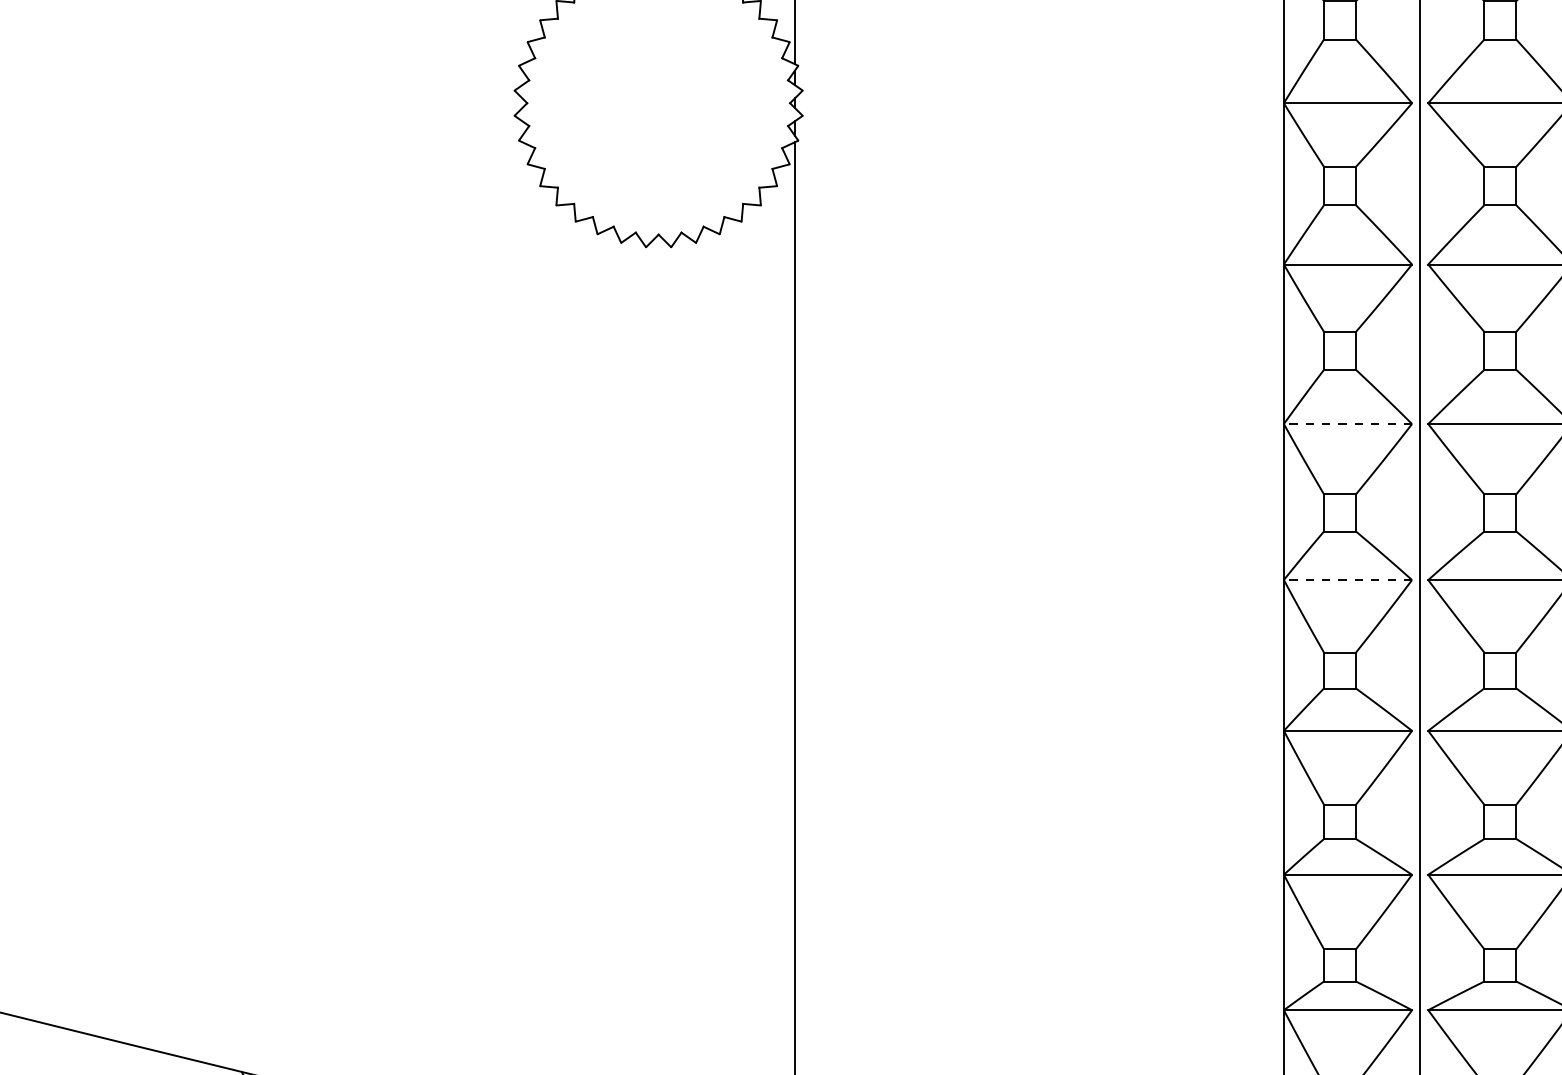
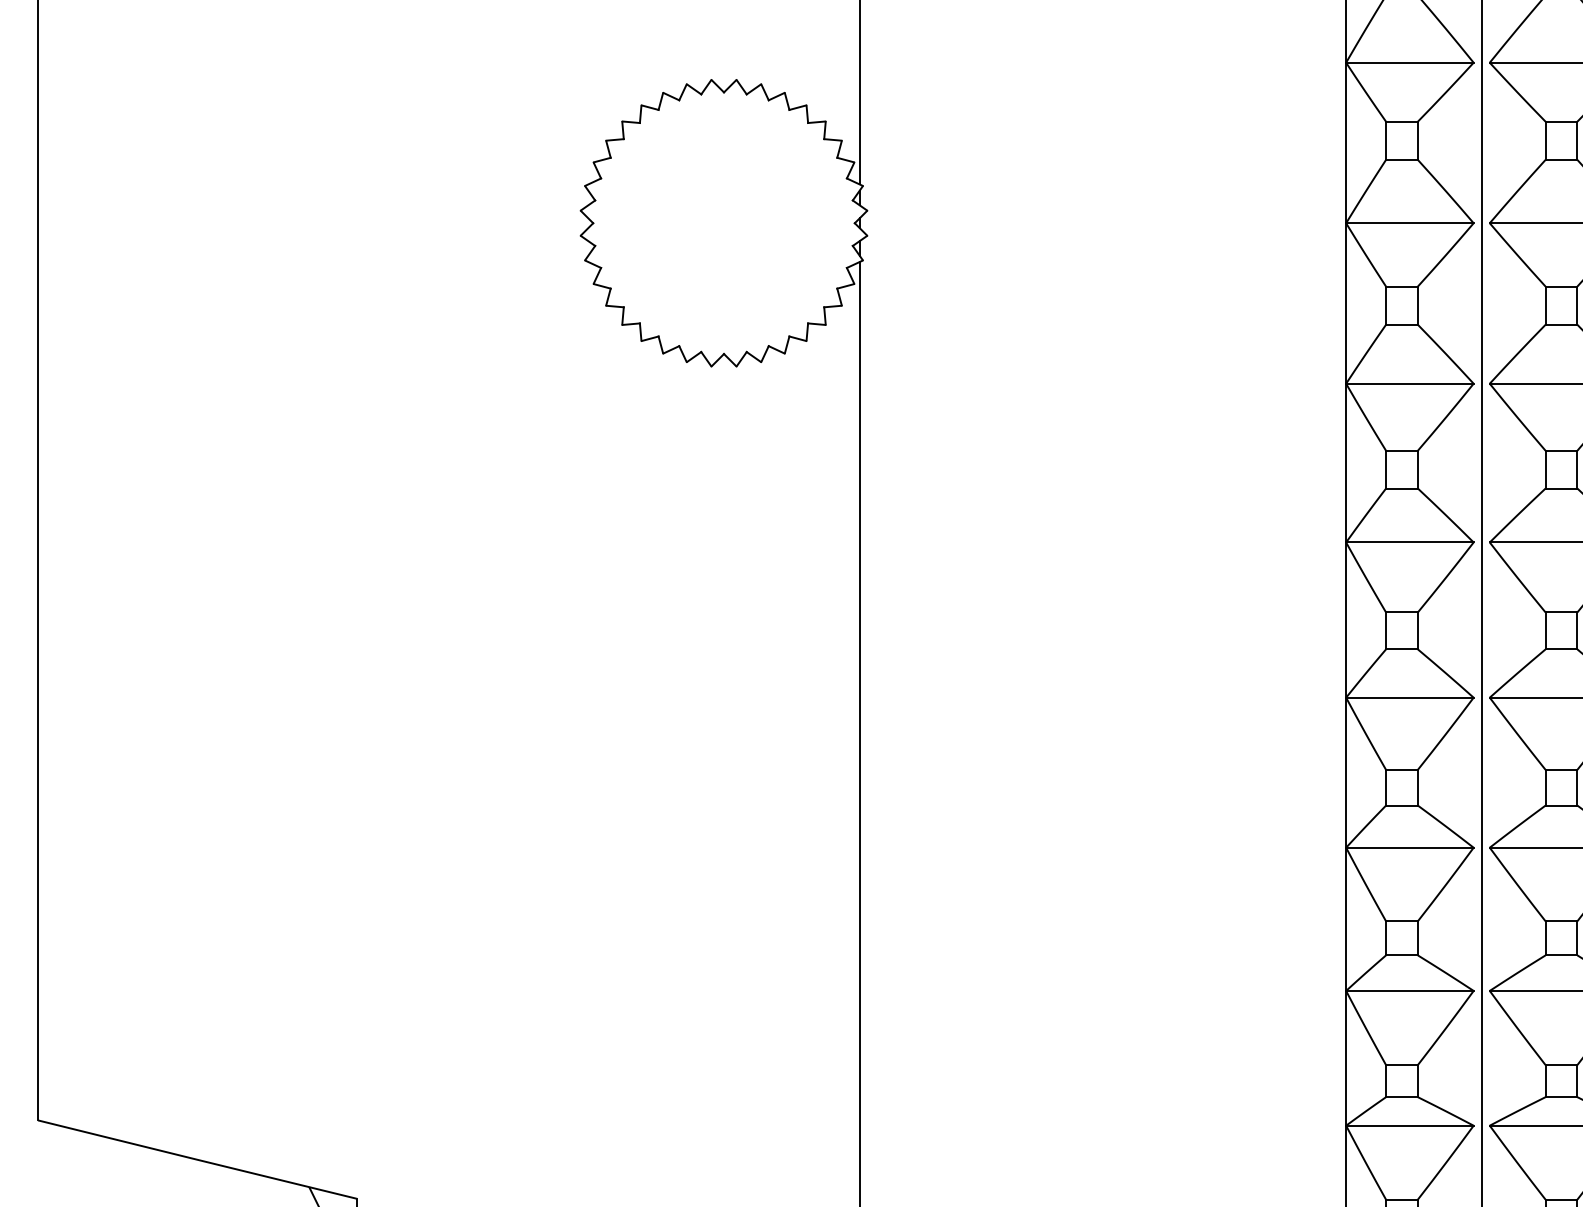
line: (1347, 424) -> (1409, 542), dashed -> solid
line: (1347, 579) -> (1409, 697), dashed -> solid

